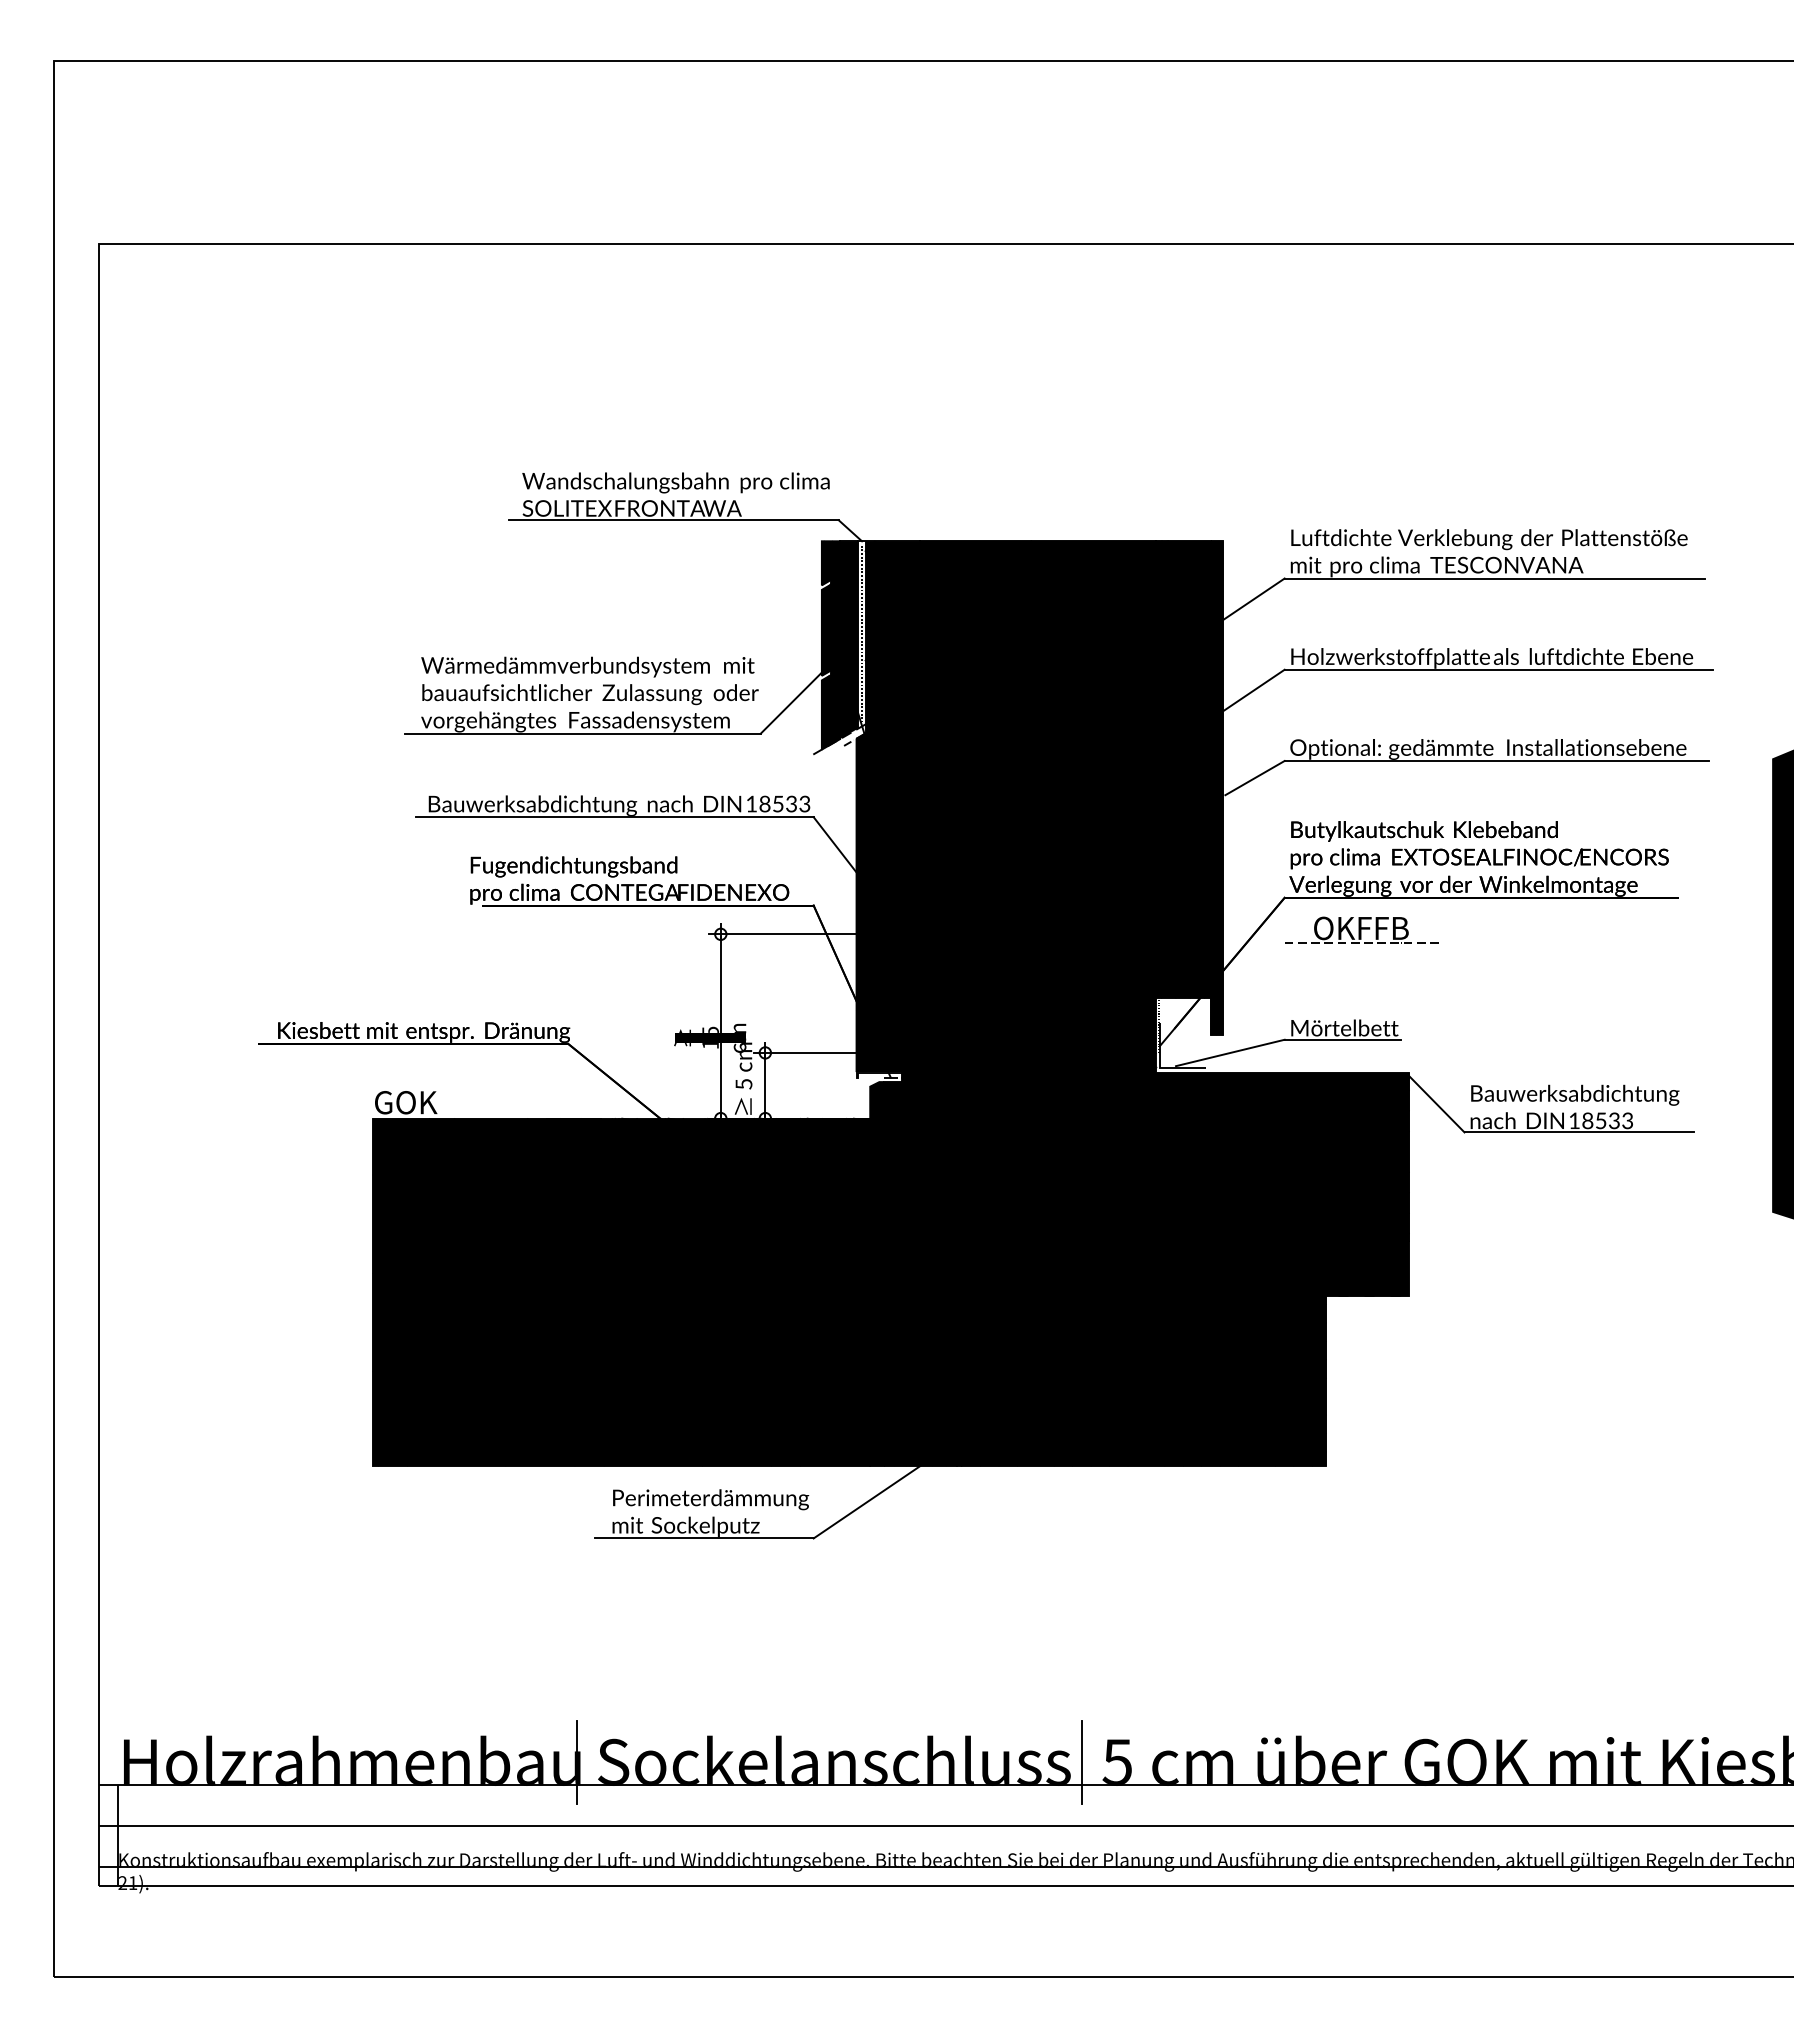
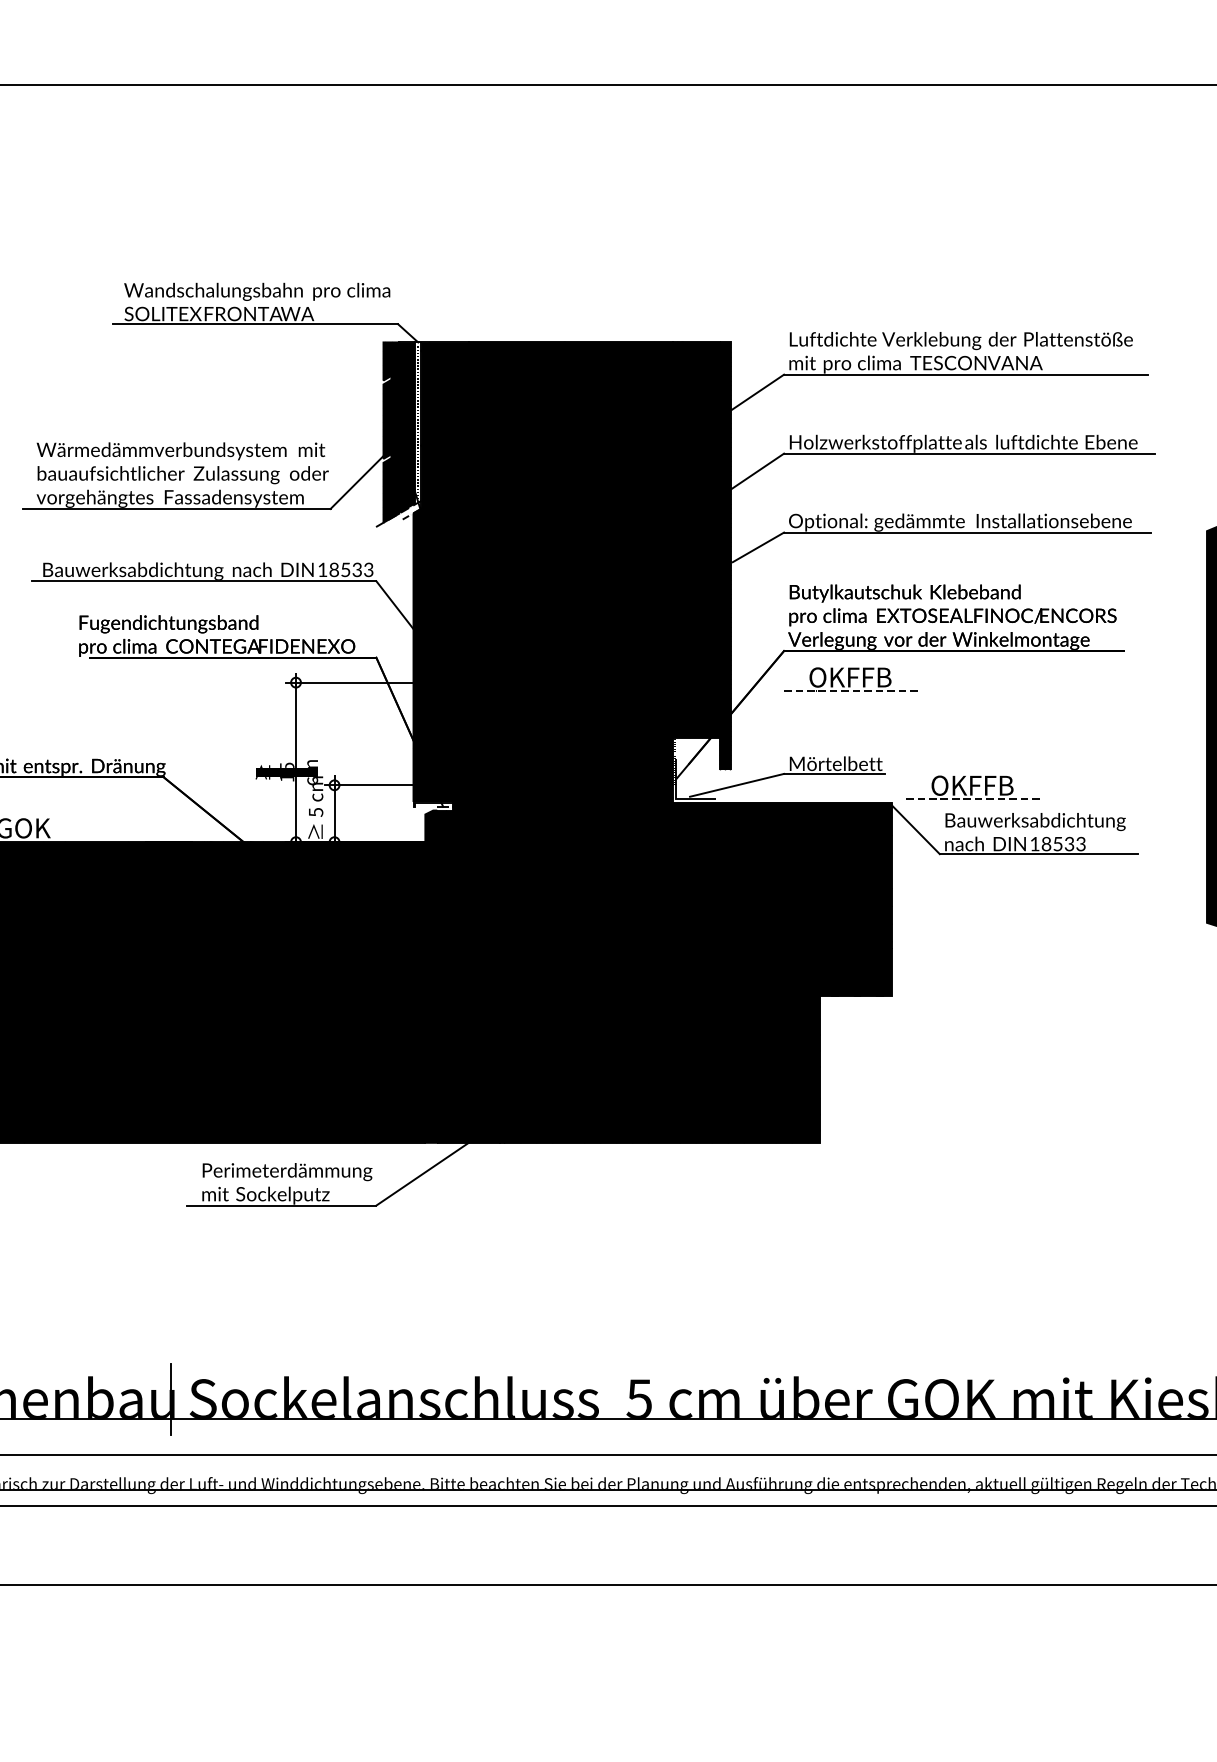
part: (1502, 1054) -> (972, 786), added
line: (1082, 1762) -> (609, 1399), removed

